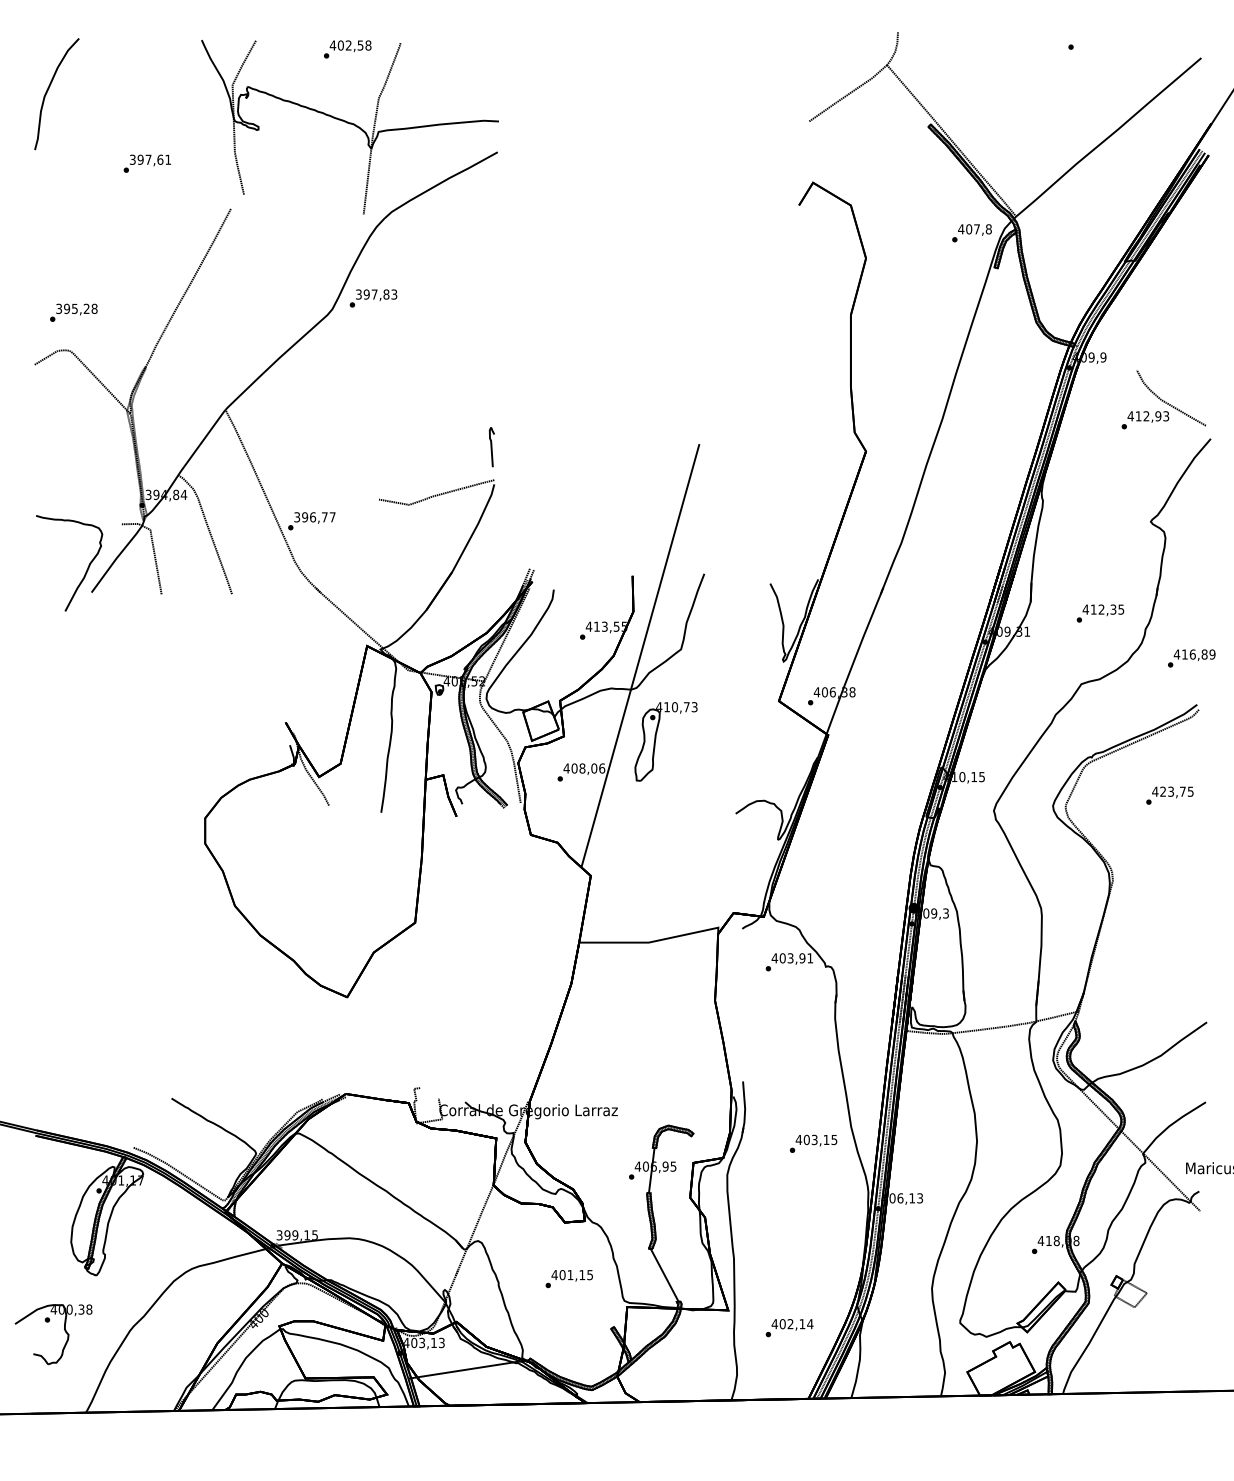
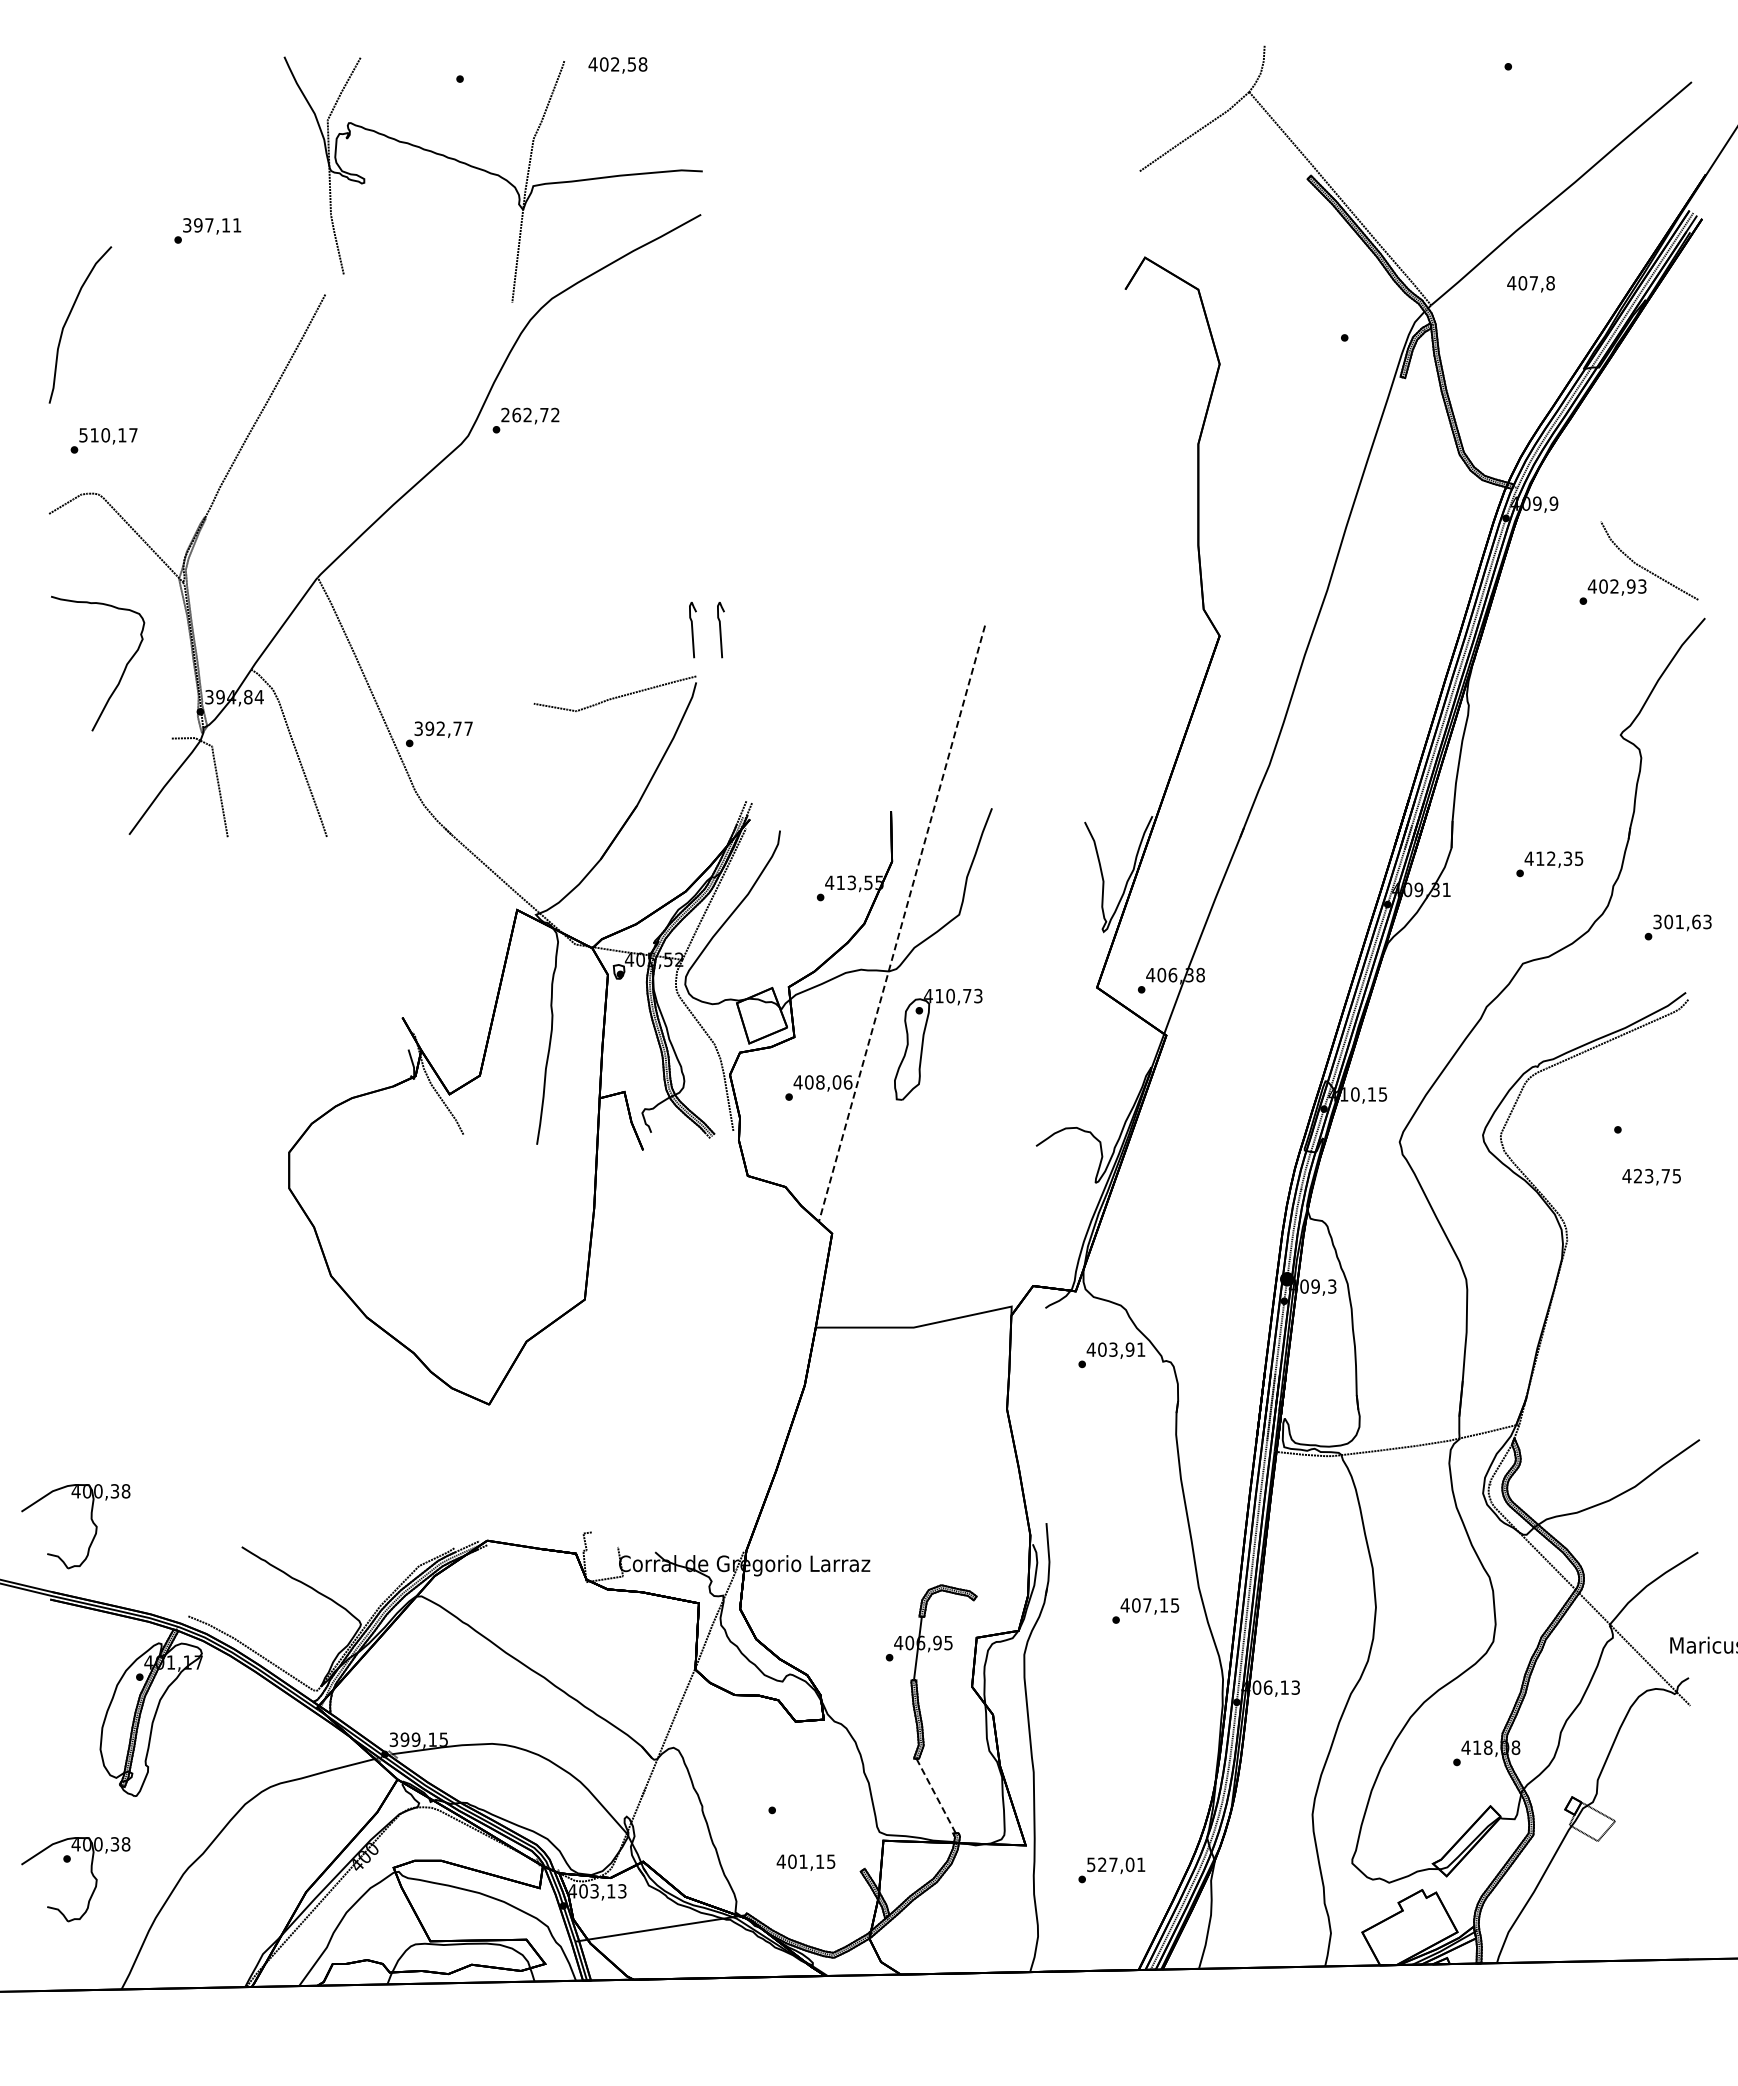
text: (350, 46) -> (617, 65), moved
curve: (48, 90) -> (68, 319), moved
text: (159, 159) -> (225, 225), 397,61 -> 397,11
text: (974, 230) -> (1530, 284), moved
text: (376, 294) -> (530, 414), 397,83 -> 262,72
text: (76, 309) -> (108, 435), 395,28 -> 510,17
text: (1138, 416) -> (1603, 586), 412,93 -> 402,93
curve: (511, 446) -> (720, 629), added
text: (312, 517) -> (440, 728), 396,77 -> 392,77
part: (86, 571) -> (121, 674), moved
text: (1194, 654) -> (1682, 921), 416,89 -> 301,63
line: (640, 655) -> (901, 923), solid -> dashed
text: (1172, 792) -> (1651, 1177), moved
part: (64, 1078) -> (90, 1519), added
text: (814, 1139) -> (1147, 1605), 403,15 -> 407,15
text: (571, 1275) -> (805, 1862), moved
line: (664, 1275) -> (936, 1796), solid -> dashed
text: (792, 1323) -> (1115, 1864), 402,14 -> 527,01

